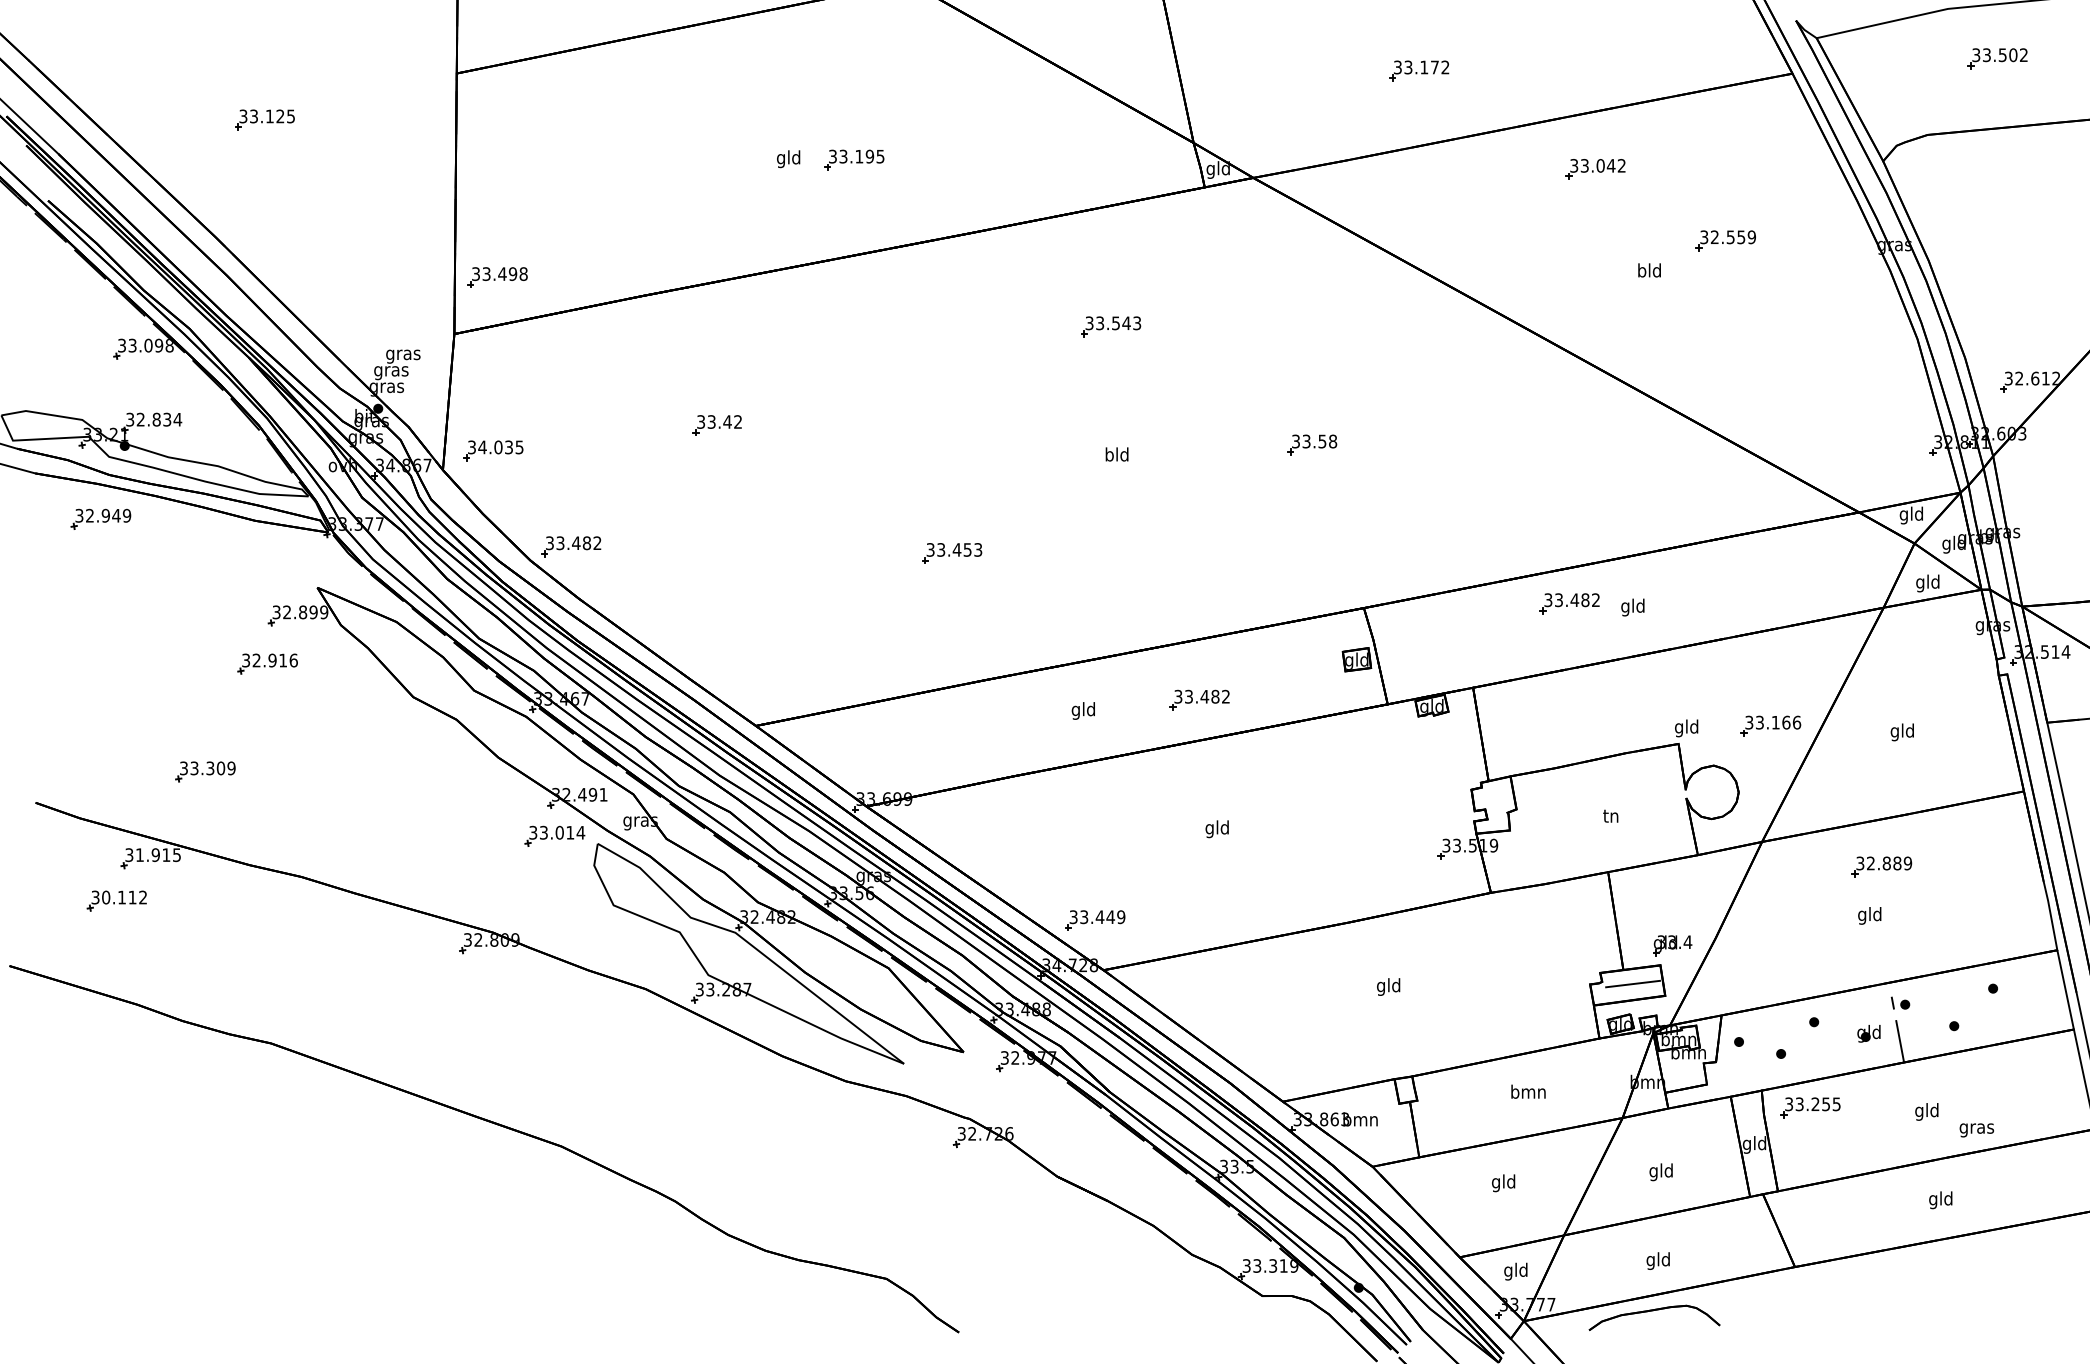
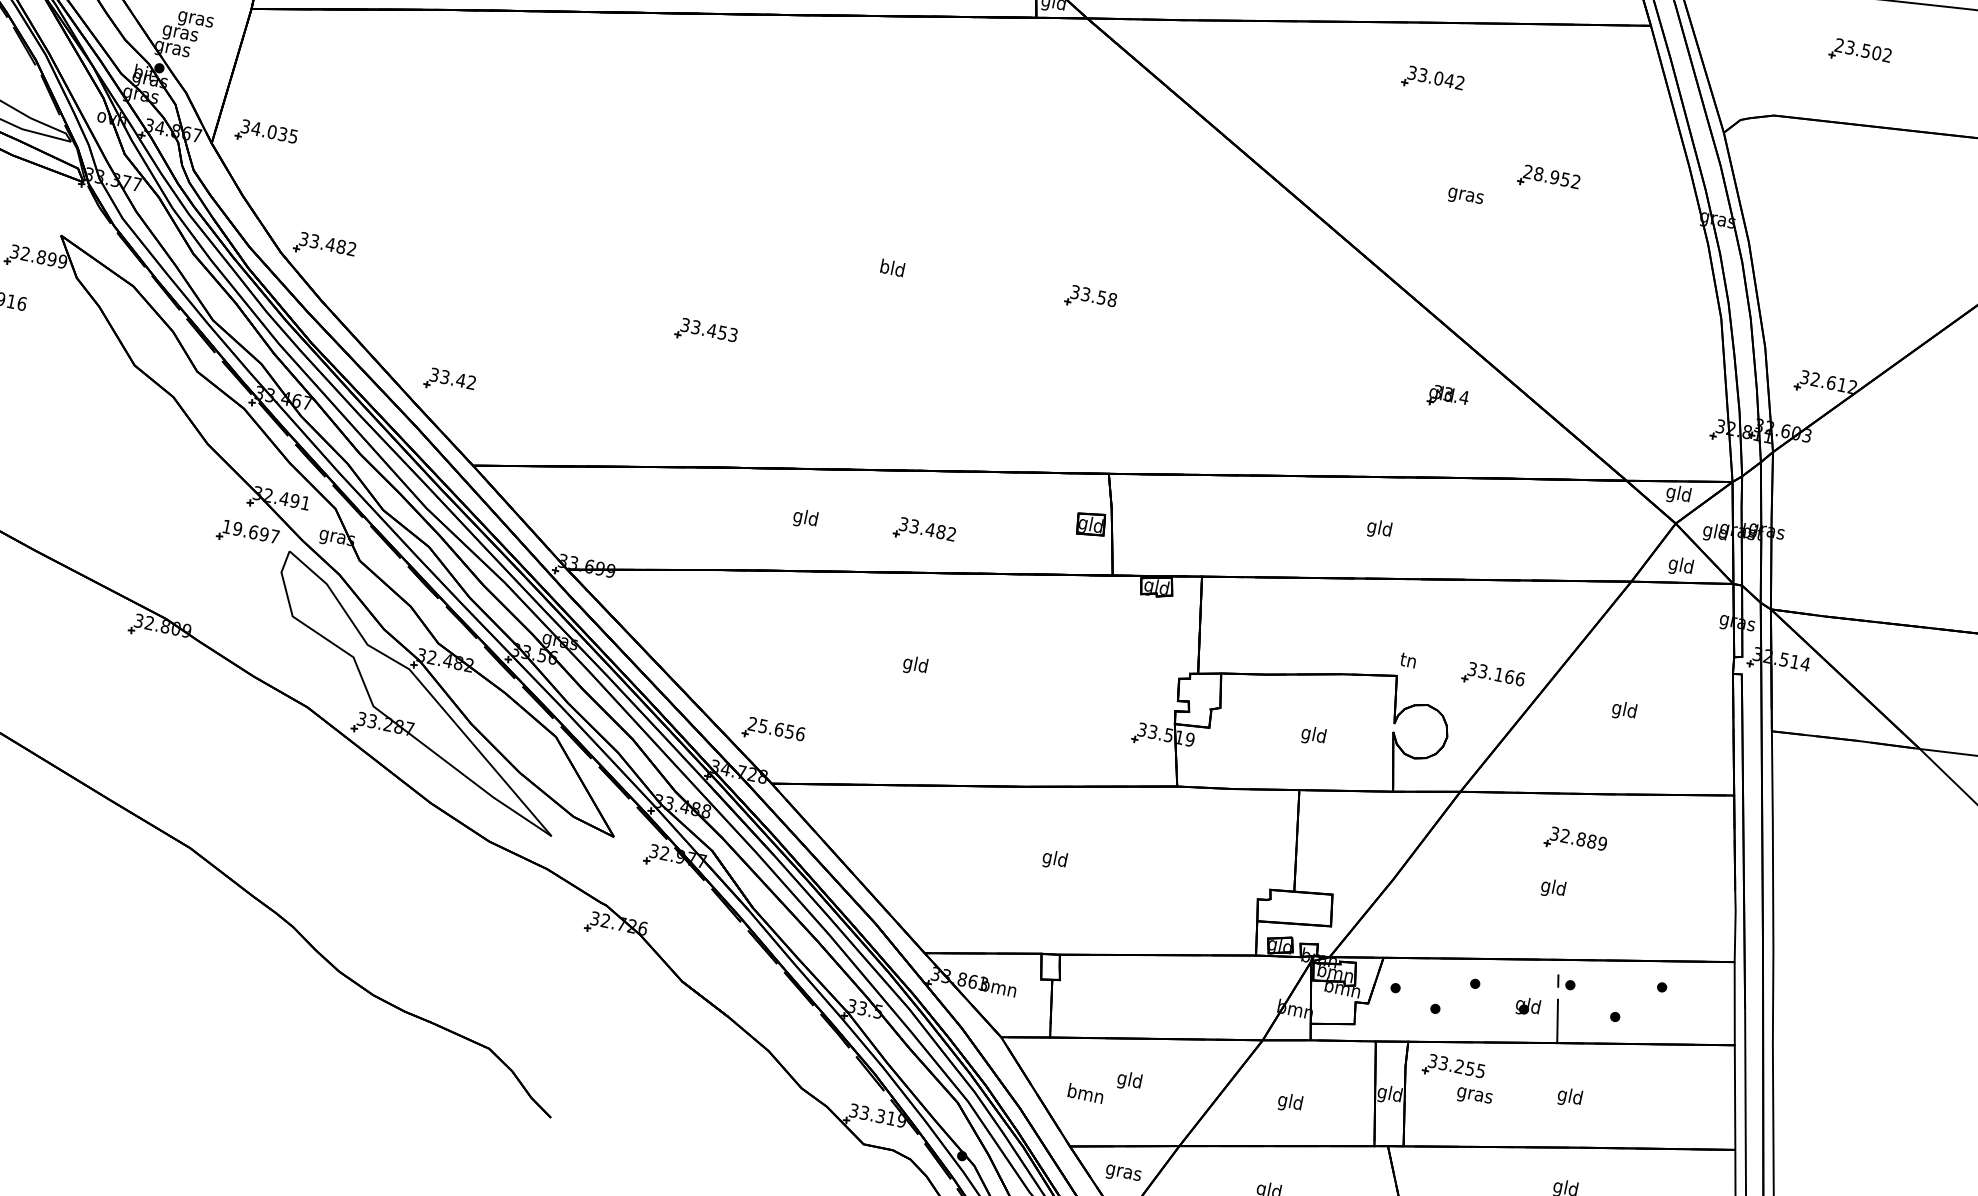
text: (1976, 55) -> (1839, 45), 33.502 -> 23.502
text: (1727, 237) -> (1551, 176), 32.559 -> 28.952
text: (1649, 272) -> (1465, 195), bld -> gras
part: (1111, 326) -> (913, 138), removed
part: (716, 425) -> (449, 381), moved
part: (1569, 603) -> (1316, 512), removed
text: (1686, 728) -> (1408, 662), gld -> tn
text: (1610, 817) -> (1313, 735), tn -> gld
text: (557, 832) -> (251, 531), 33.014 -> 19.697
text: (1097, 917) -> (776, 729), 33.449 -> 25.656
part: (1672, 945) -> (1448, 397), moved
line: (1632, 983) -> (1300, 907), removed
text: (1528, 1091) -> (1085, 1093), moved
text: (1976, 1130) -> (1474, 1097), moved
text: (1516, 1271) -> (1124, 1172), gld -> gras

